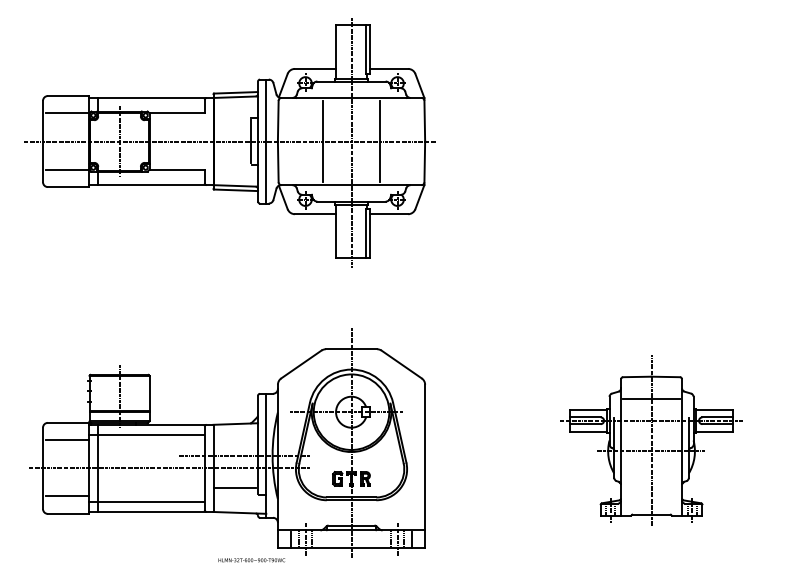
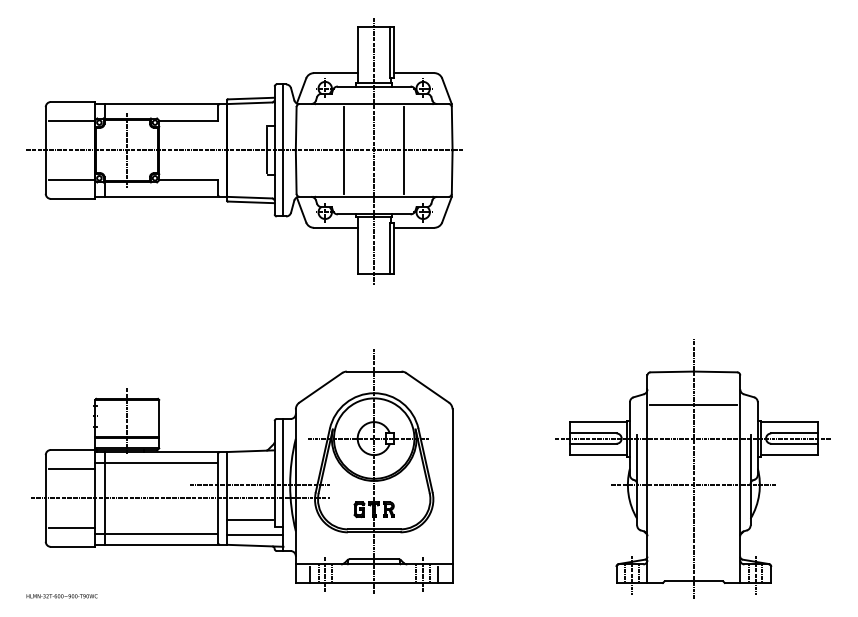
part: (650, 440) -> (692, 468), size x1.43
line: (240, 503) -> (255, 535), added
text: (251, 560) -> (61, 596), moved

